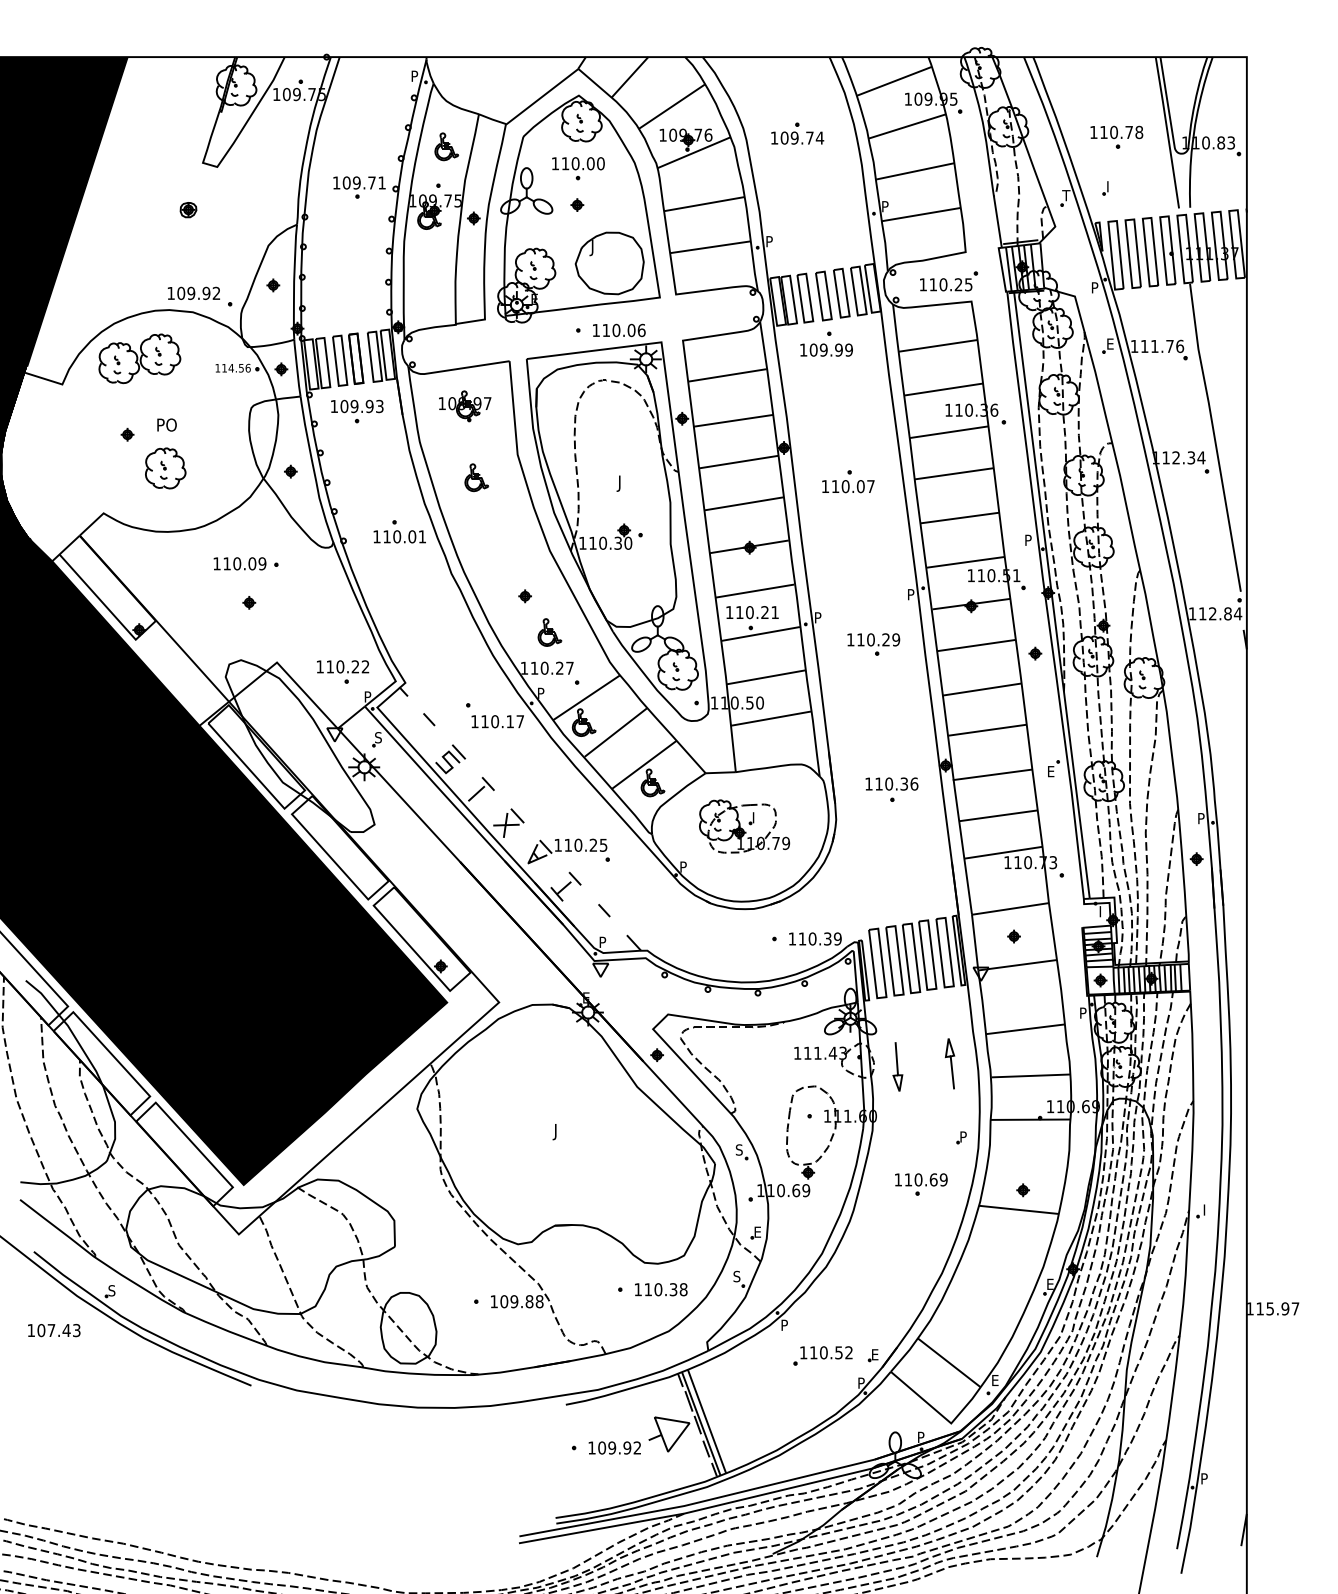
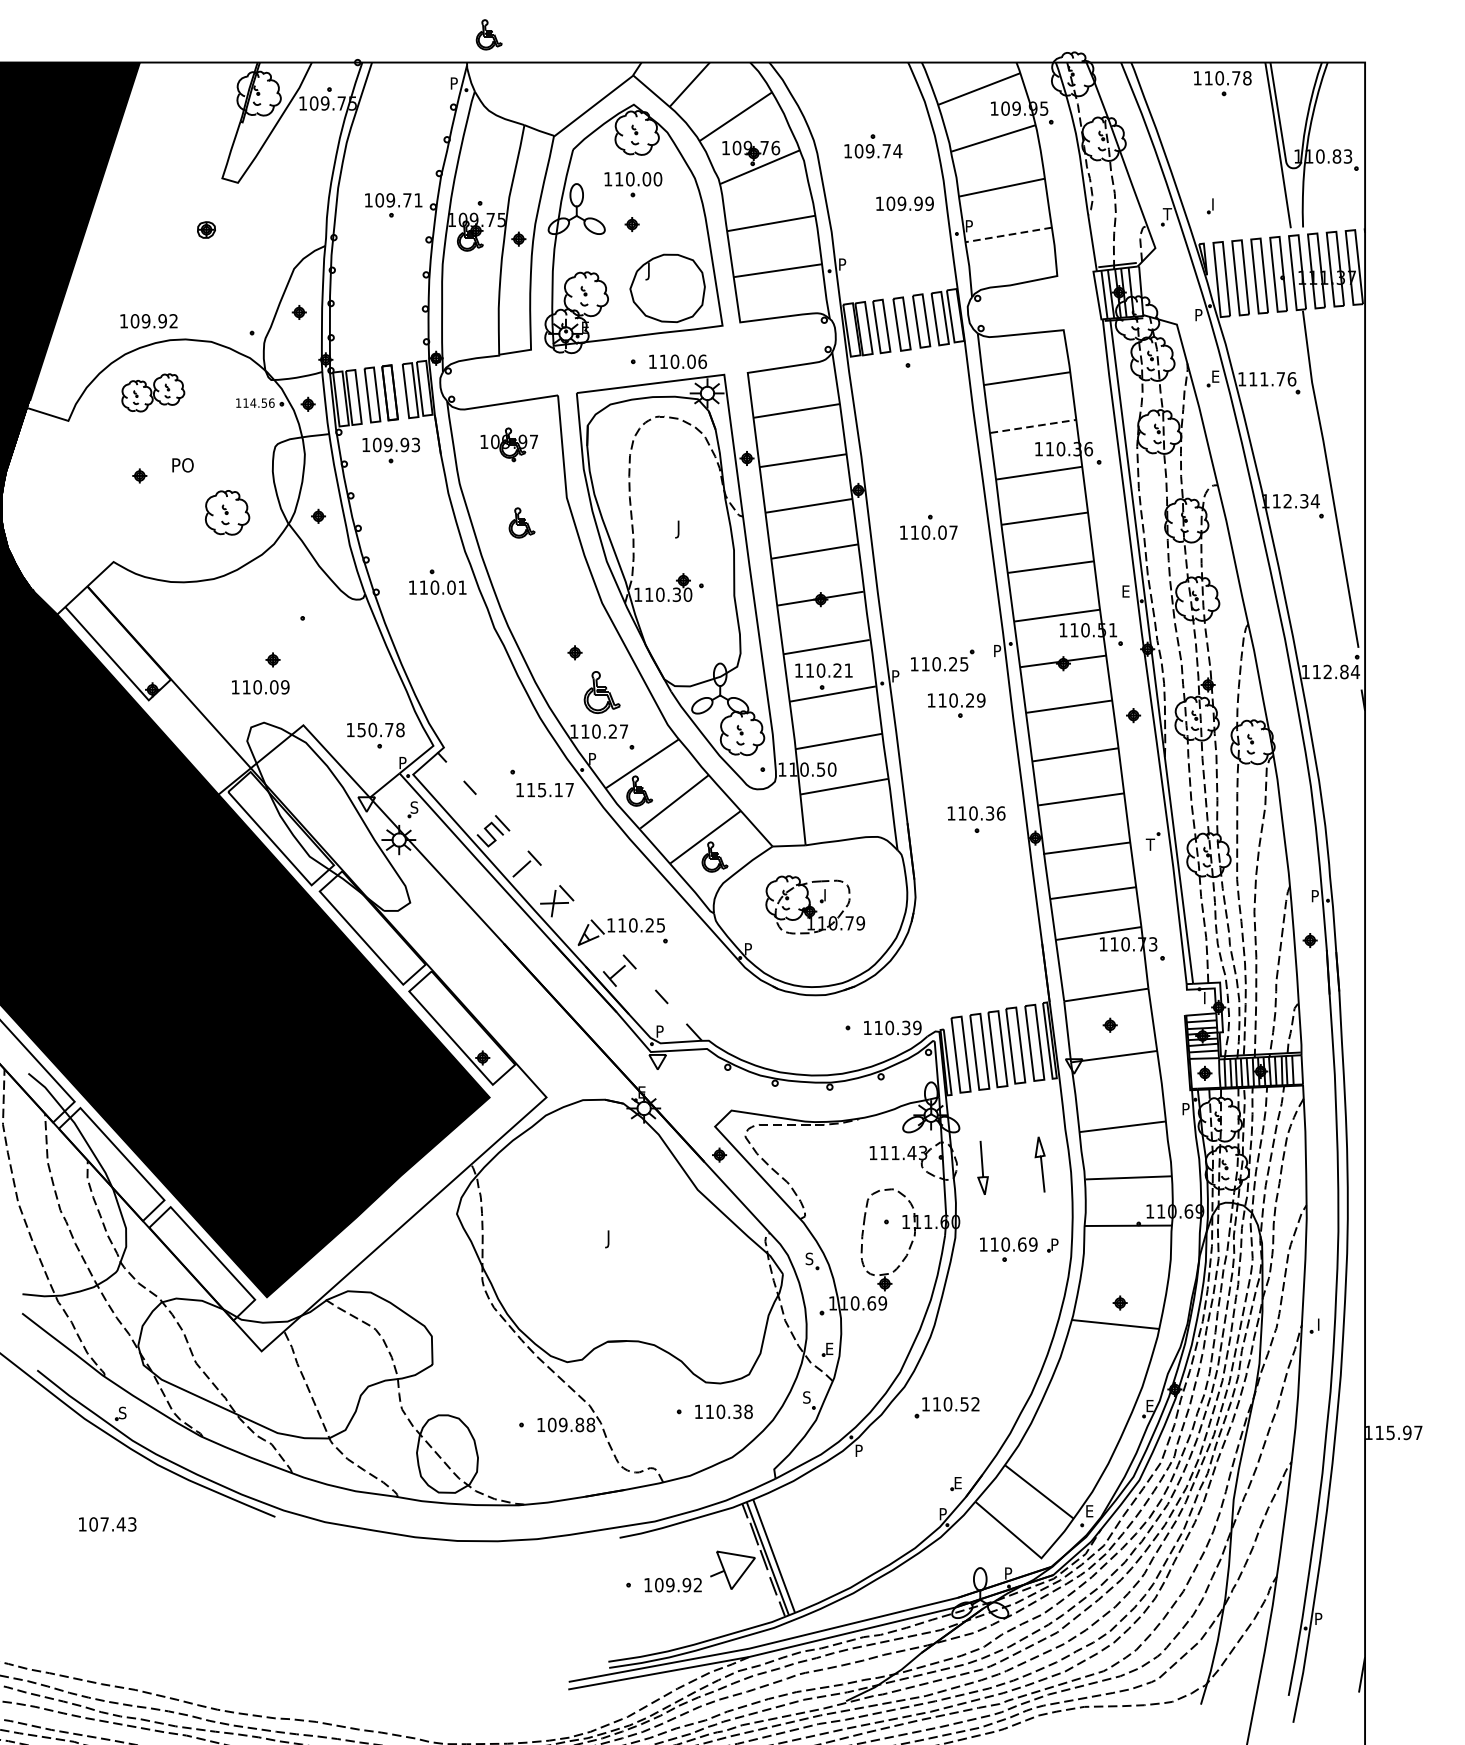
part: (1116, 136) -> (1222, 82), moved
part: (446, 146) -> (488, 34), moved
line: (921, 214) -> (1008, 234), solid -> dashed
part: (949, 281) -> (943, 660), moved
text: (193, 292) -> (148, 320), moved
text: (826, 349) -> (904, 203), moved
part: (139, 358) -> (152, 392), size x0.7
line: (943, 389) -> (1032, 426), solid -> dashed
part: (165, 468) -> (227, 512), moved
text: (1028, 539) -> (1126, 590), P -> E
text: (239, 563) -> (260, 686), moved
part: (549, 632) -> (601, 692), size x1.4
text: (347, 666) -> (380, 729), 110.22 -> 150.78
text: (495, 721) -> (542, 789), 110.17 -> 115.17
text: (1050, 771) -> (1150, 844), E -> T
part: (891, 789) -> (976, 819), moved
part: (921, 1184) -> (1008, 1249), moved
text: (54, 1330) -> (107, 1524), moved
part: (822, 1355) -> (946, 1407), moved

